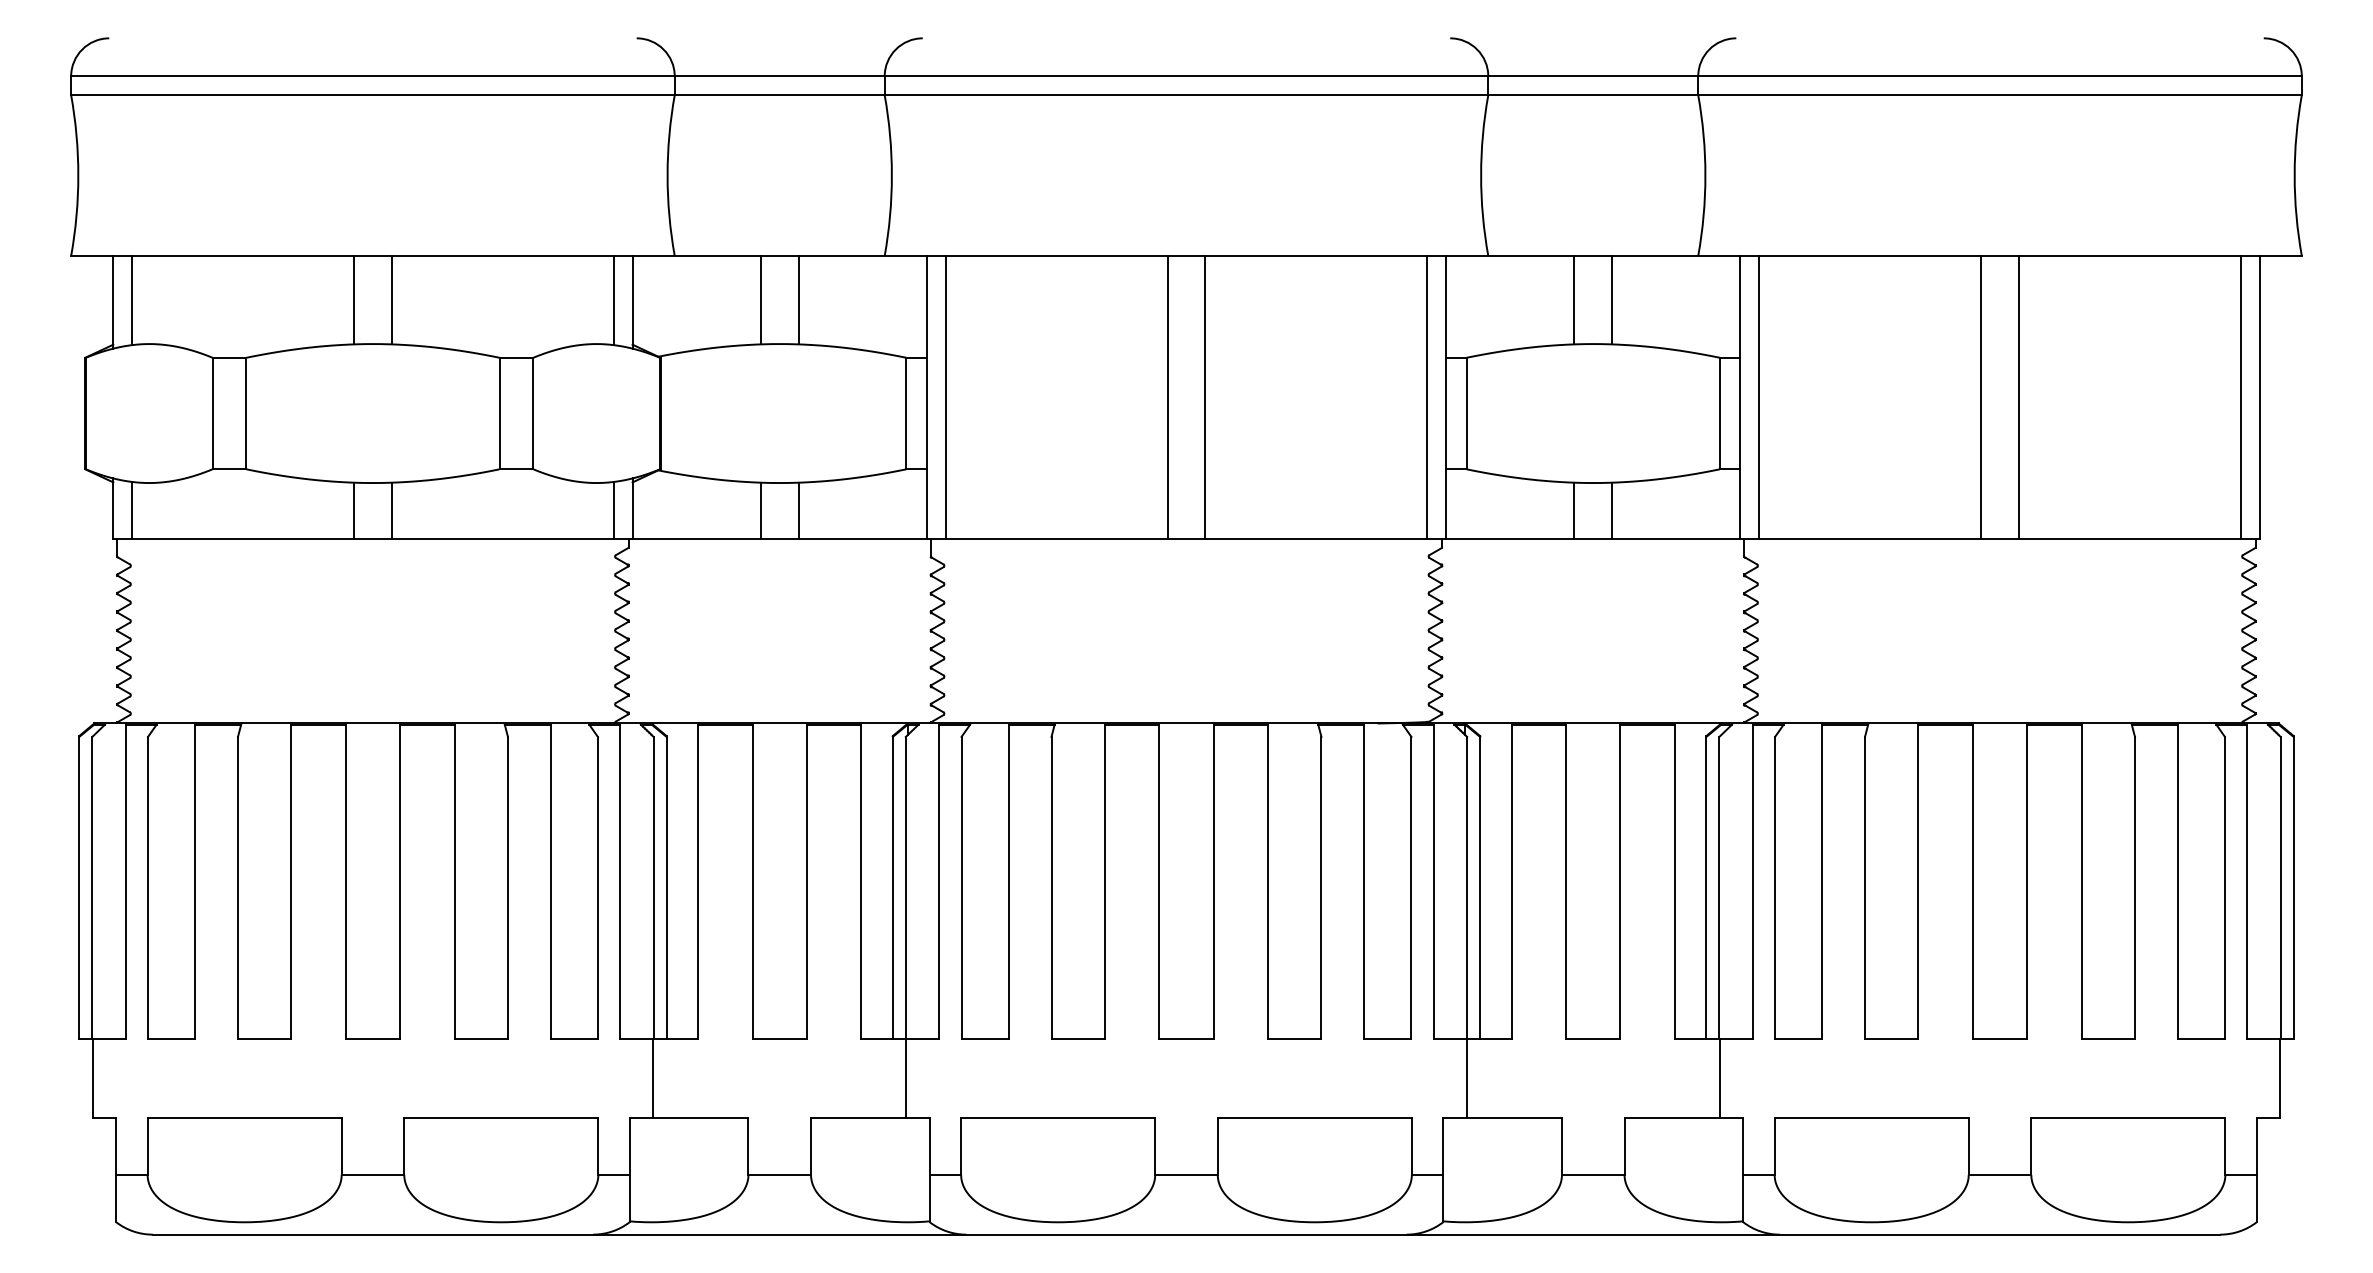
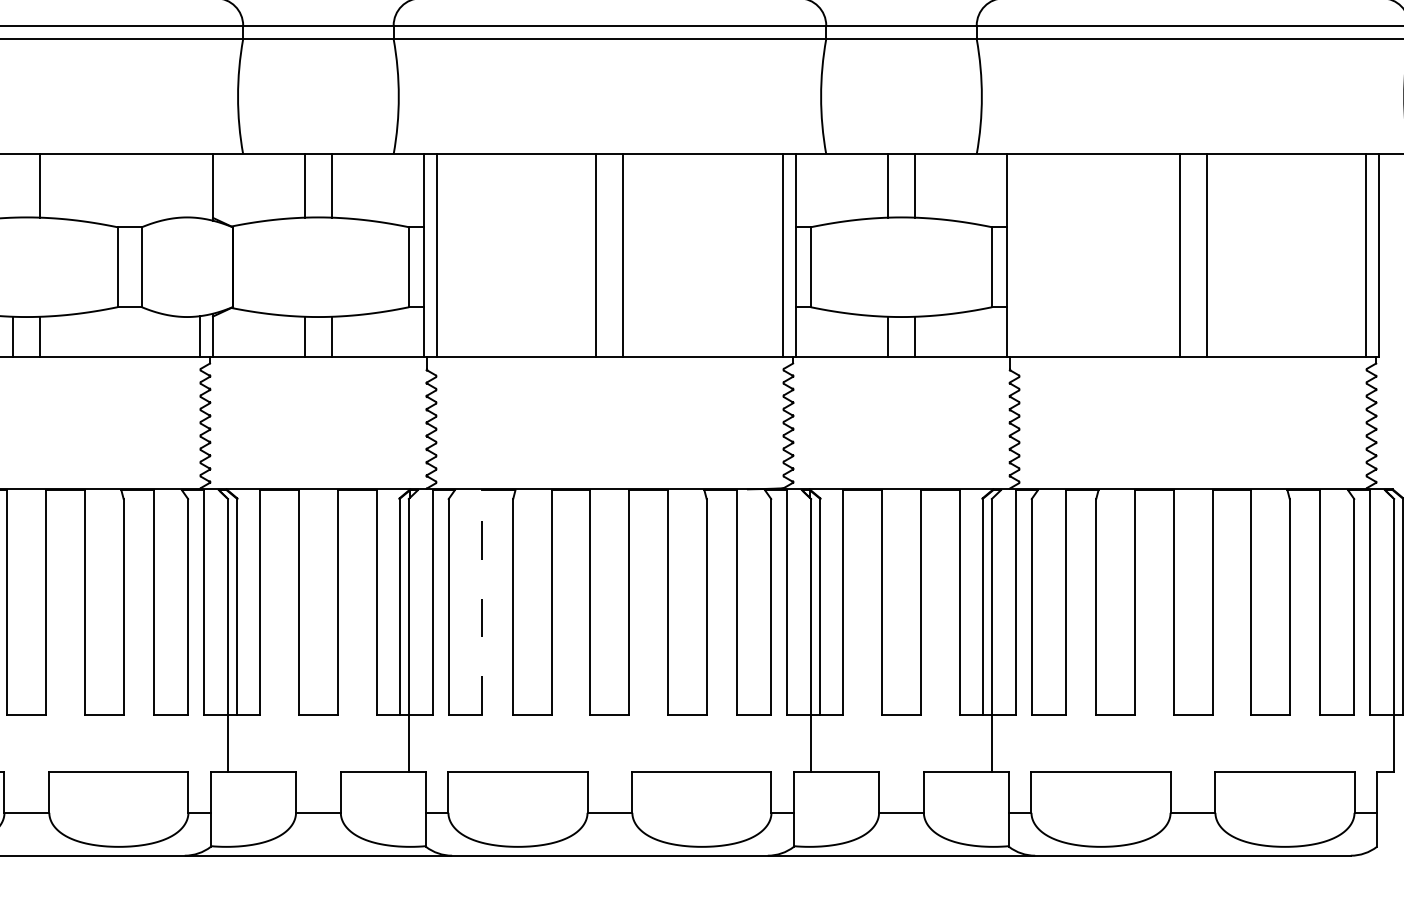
line: (354, 299) -> (13, 185), removed
line: (613, 300) -> (199, 186), removed
line: (1759, 396) -> (1020, 255), removed
line: (1008, 881) -> (482, 602), solid -> dashed

